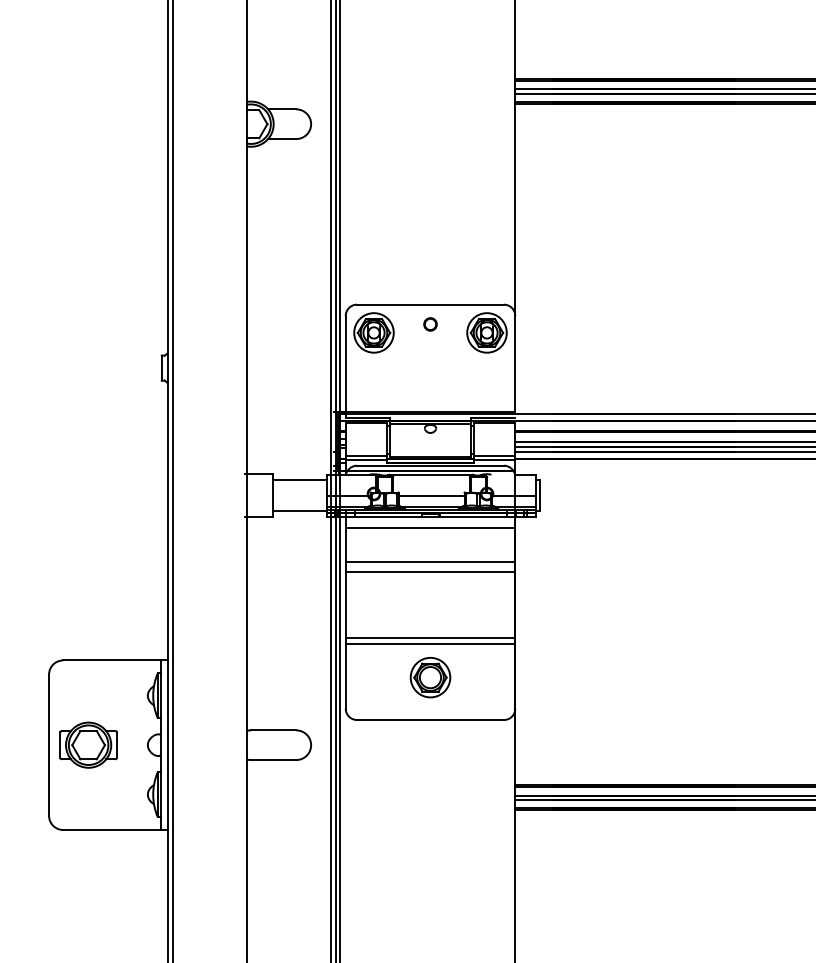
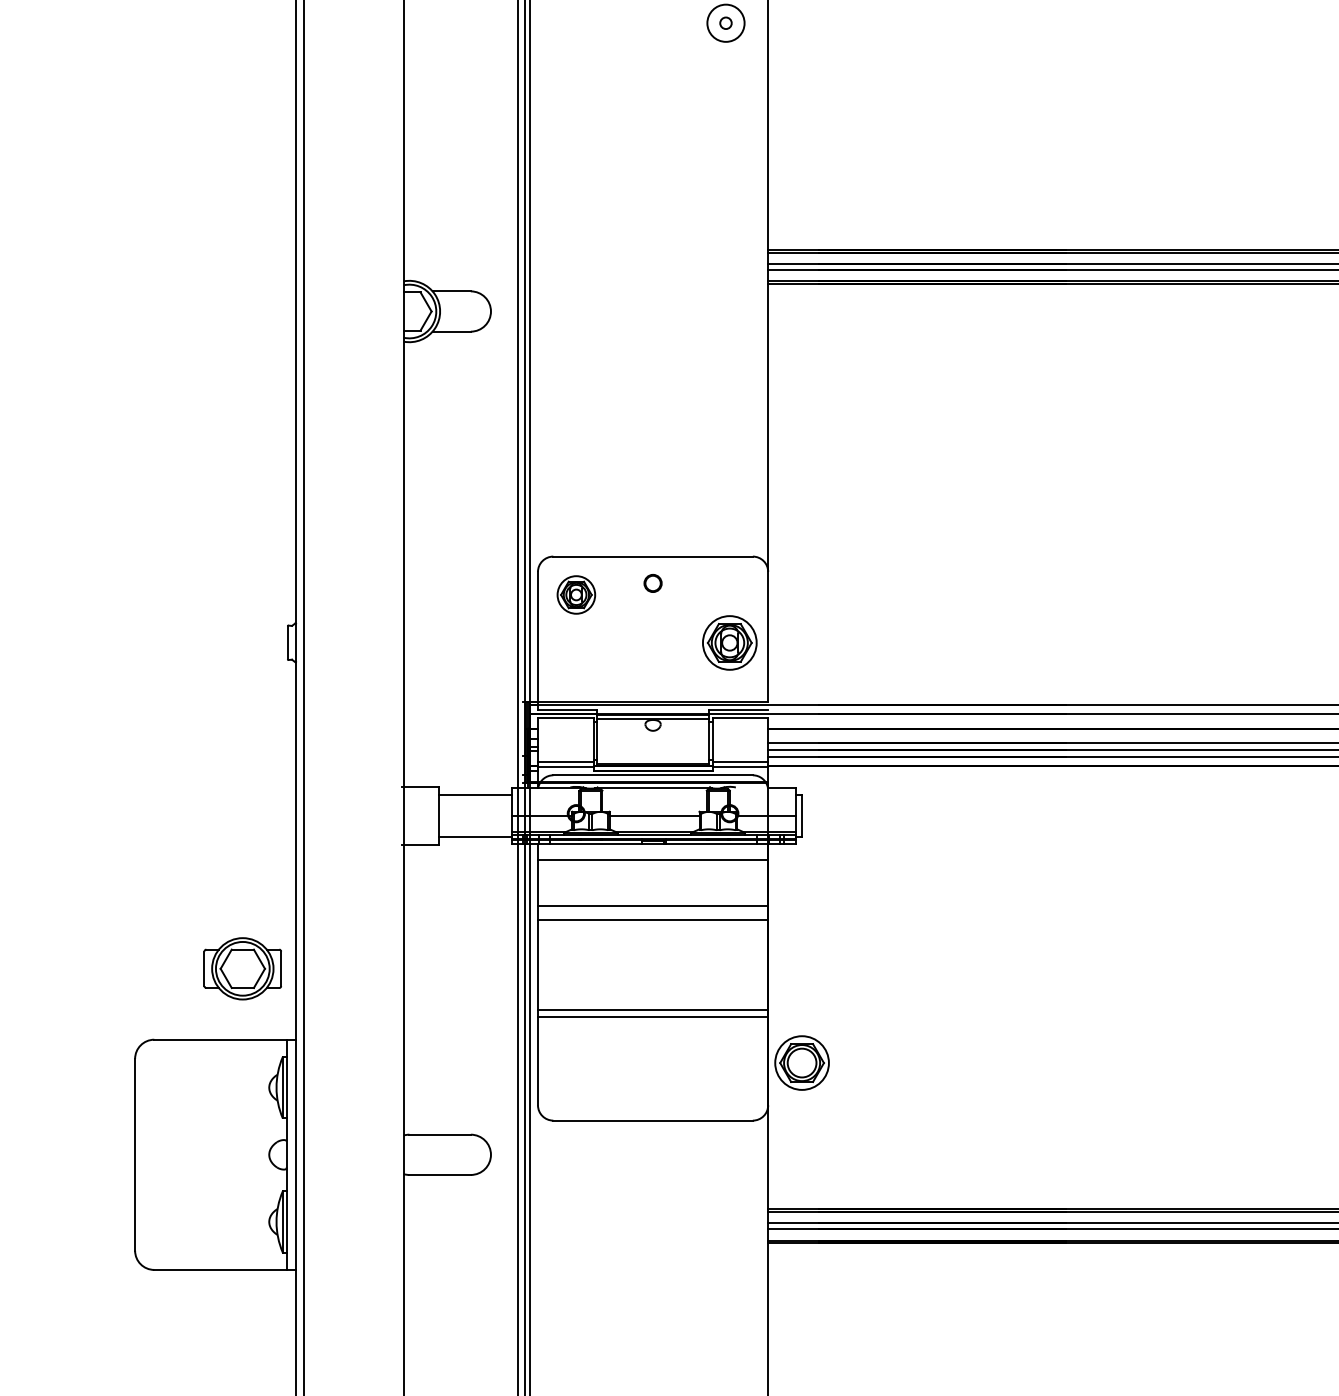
part: (374, 332) -> (576, 594), size x0.7
part: (486, 332) -> (729, 642), moved
part: (430, 677) -> (801, 1062), moved
part: (88, 744) -> (242, 968), moved

